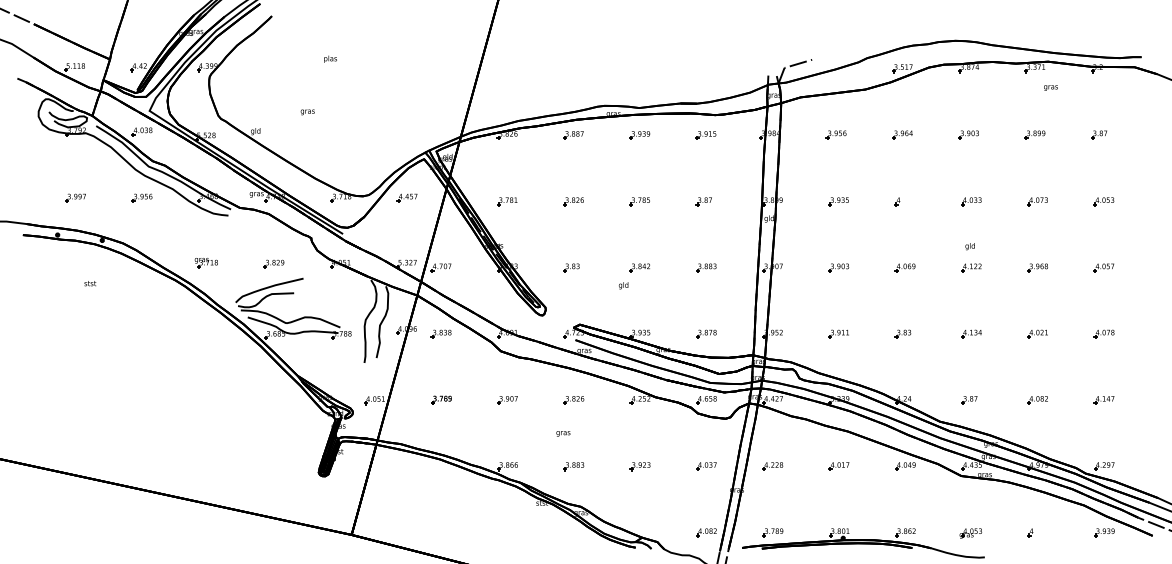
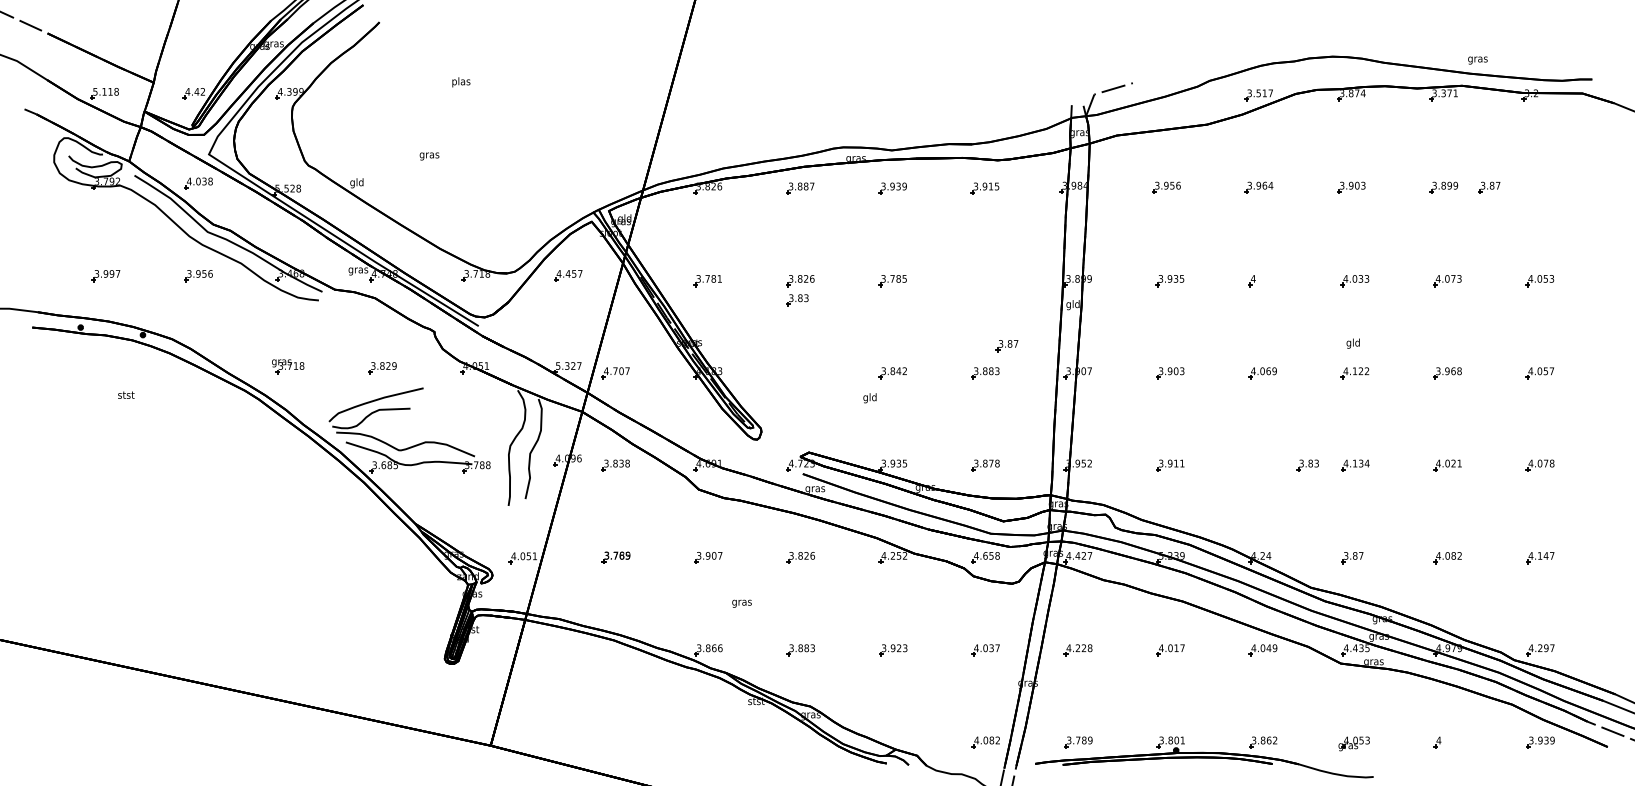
text: (1050, 88) -> (1477, 60), moved
part: (1099, 134) -> (1489, 187), moved
part: (703, 202) -> (1006, 346), moved
part: (571, 268) -> (797, 300), moved
part: (902, 333) -> (1307, 465), moved
text: (563, 433) -> (741, 603), moved

